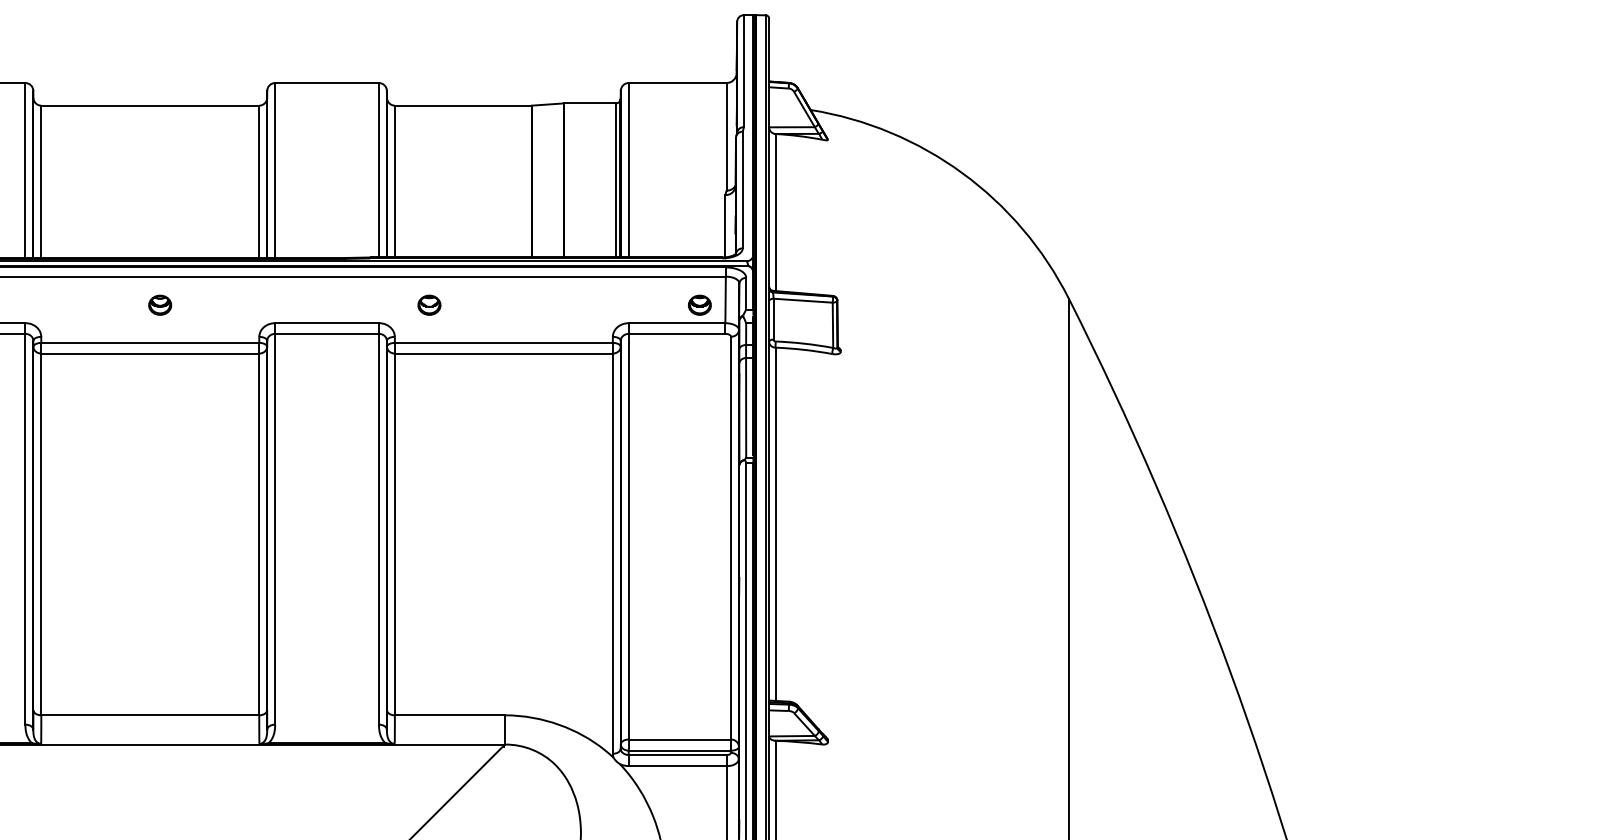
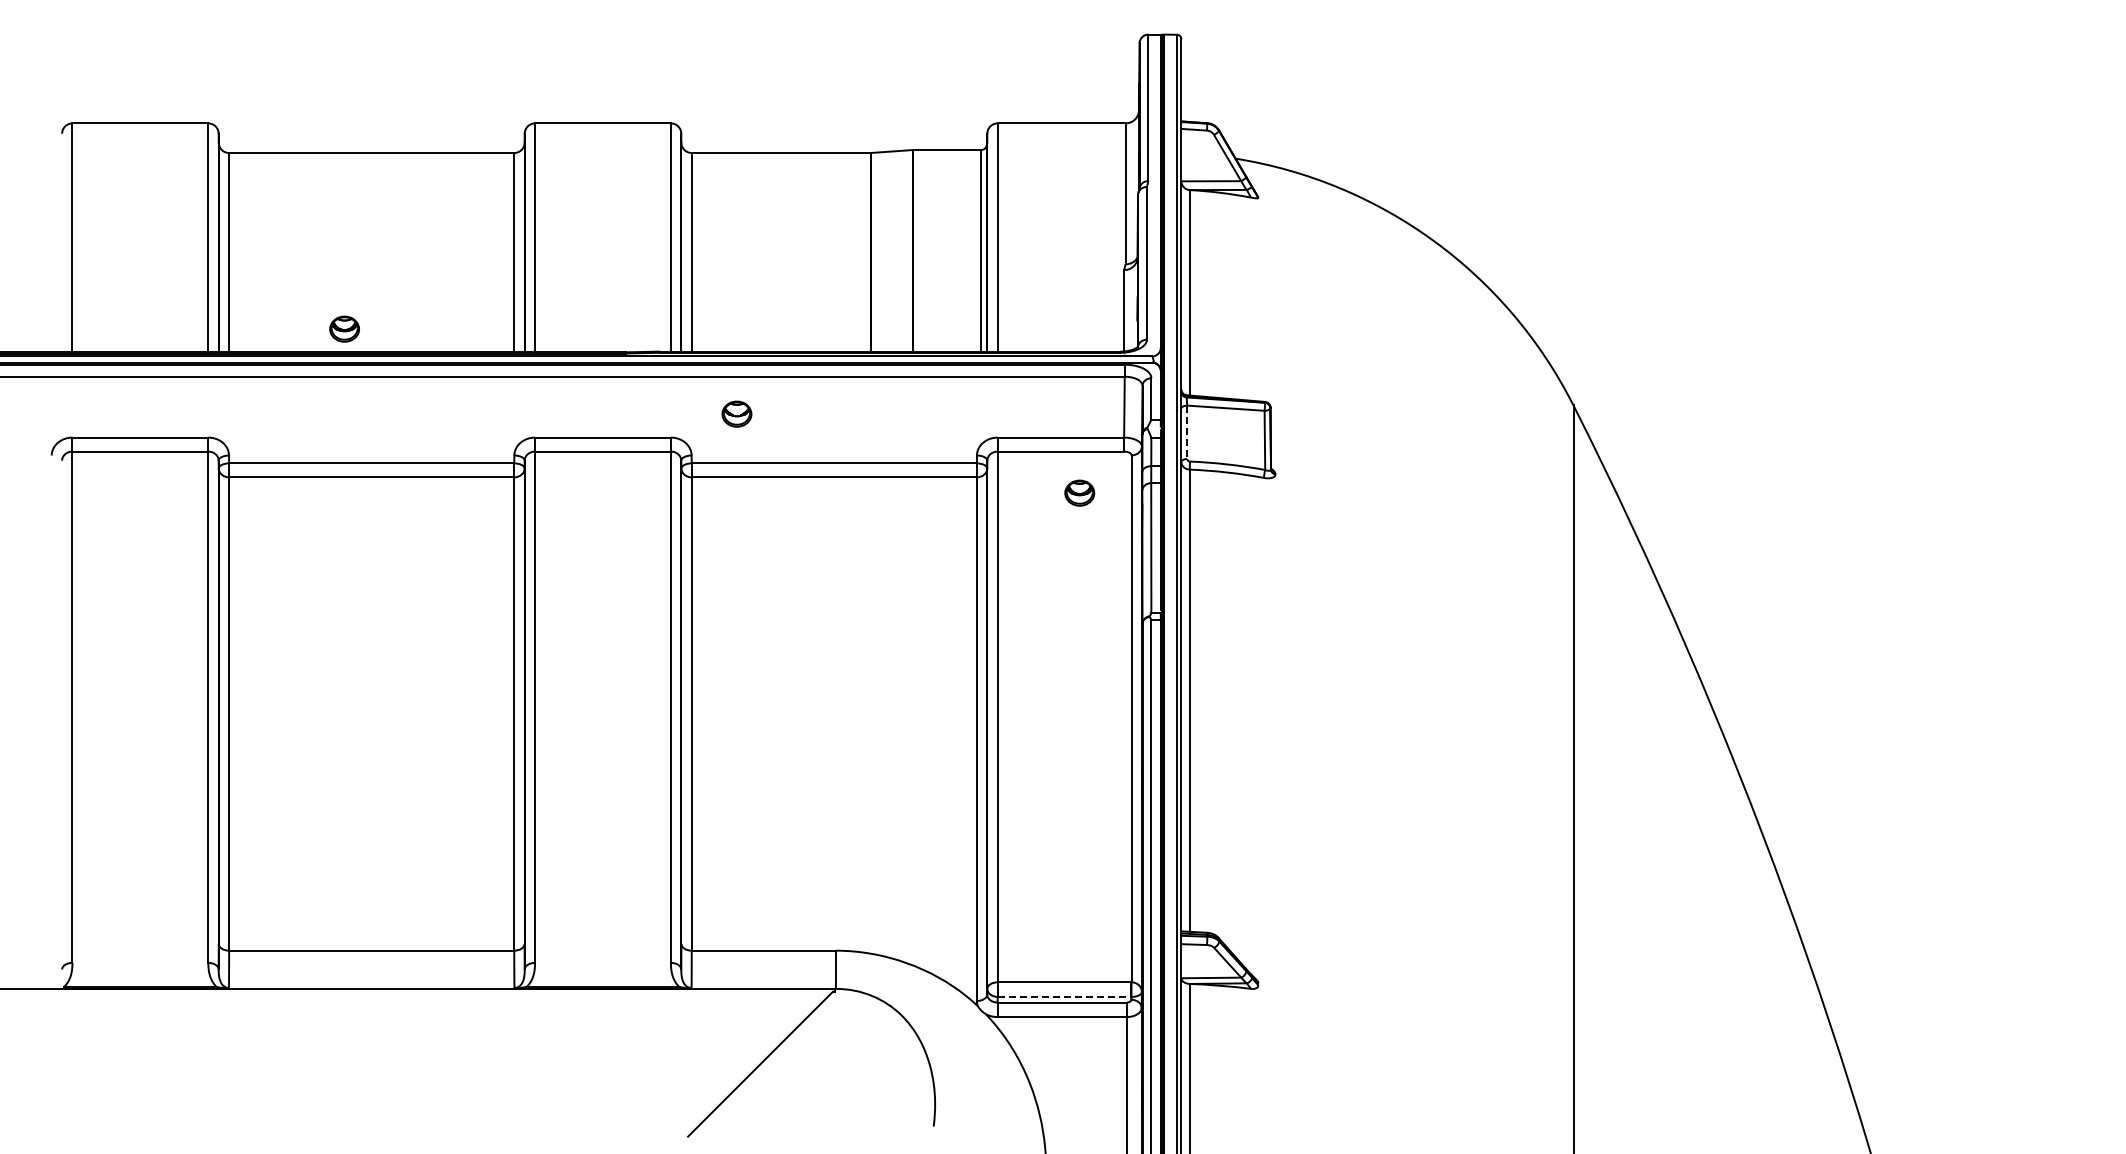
part: (160, 304) -> (344, 328), moved
part: (699, 304) -> (1079, 492), moved
line: (773, 319) -> (1187, 432), solid -> dashed
line: (679, 750) -> (1064, 996), solid -> dashed

